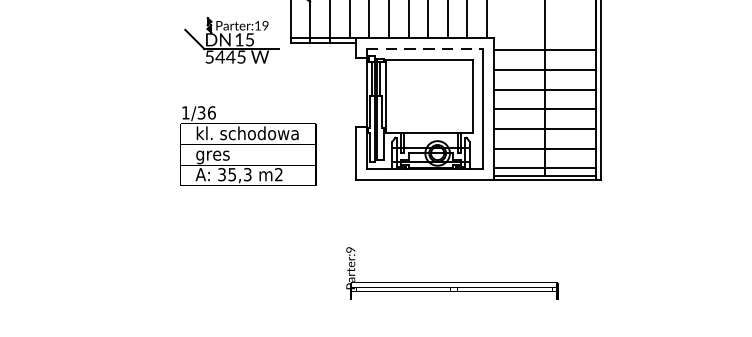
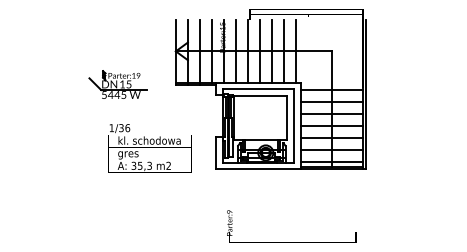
part: (231, 39) -> (117, 84), moved
line: (425, 49) -> (258, 89), dashed -> solid
text: (451, 273) -> (291, 226), moved

